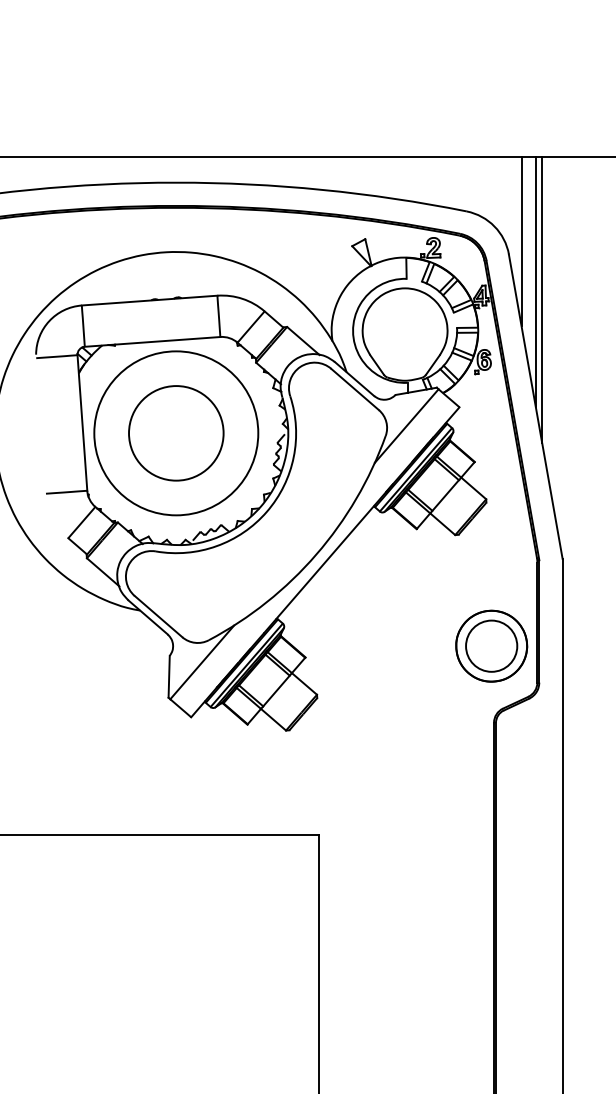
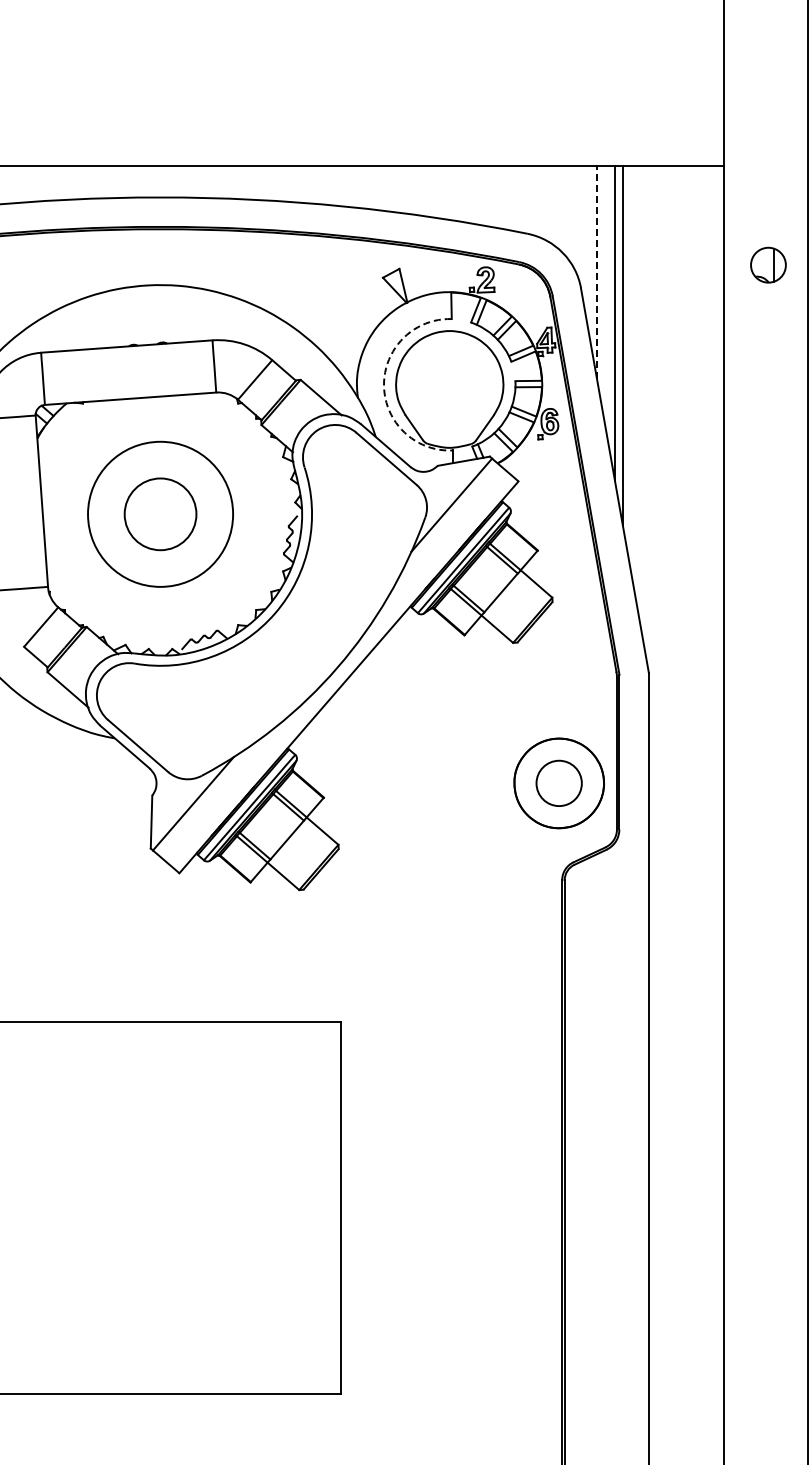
line: (521, 242) -> (597, 272), solid -> dashed
arc: (353, 331) -> (384, 385), solid -> dashed
circle: (176, 433) -> (160, 514), size x0.6
circle: (176, 433) -> (160, 514), size x0.7
circle: (491, 646) -> (558, 783), size x0.7

